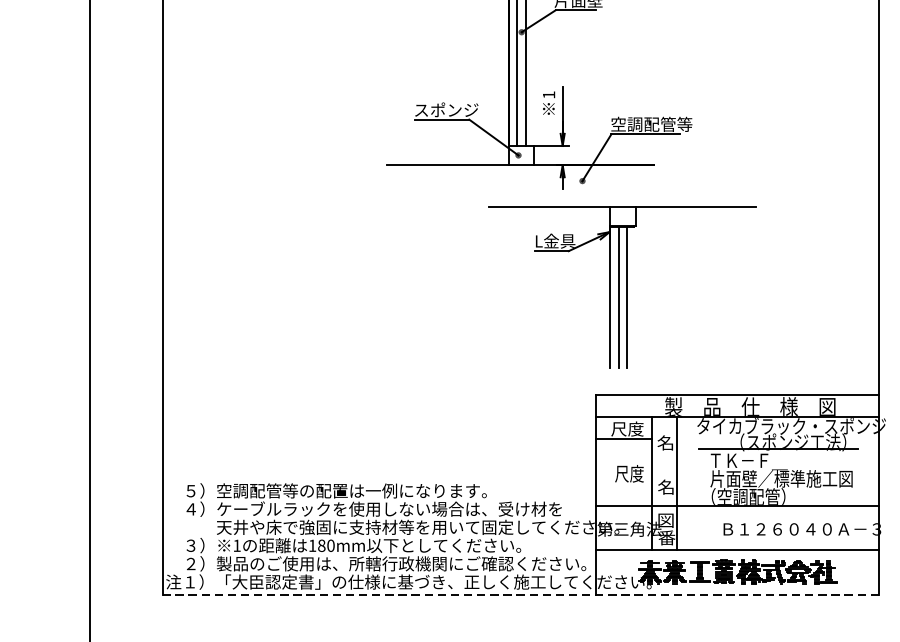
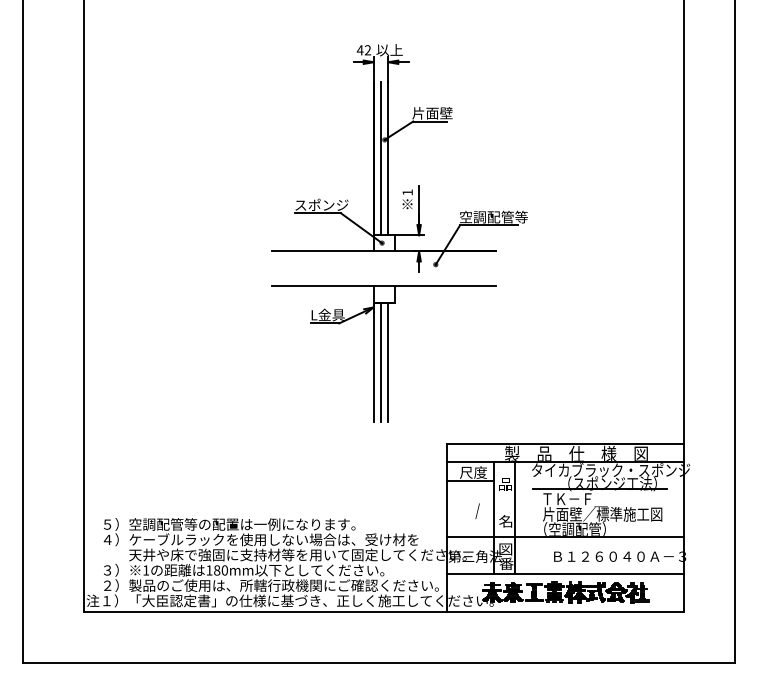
part: (621, 287) -> (383, 353), moved
text: (664, 443) -> (504, 484), 名 -> 品
text: (629, 474) -> (475, 510), 尺度 -> /
line: (520, 594) -> (383, 611), dashed -> solid

